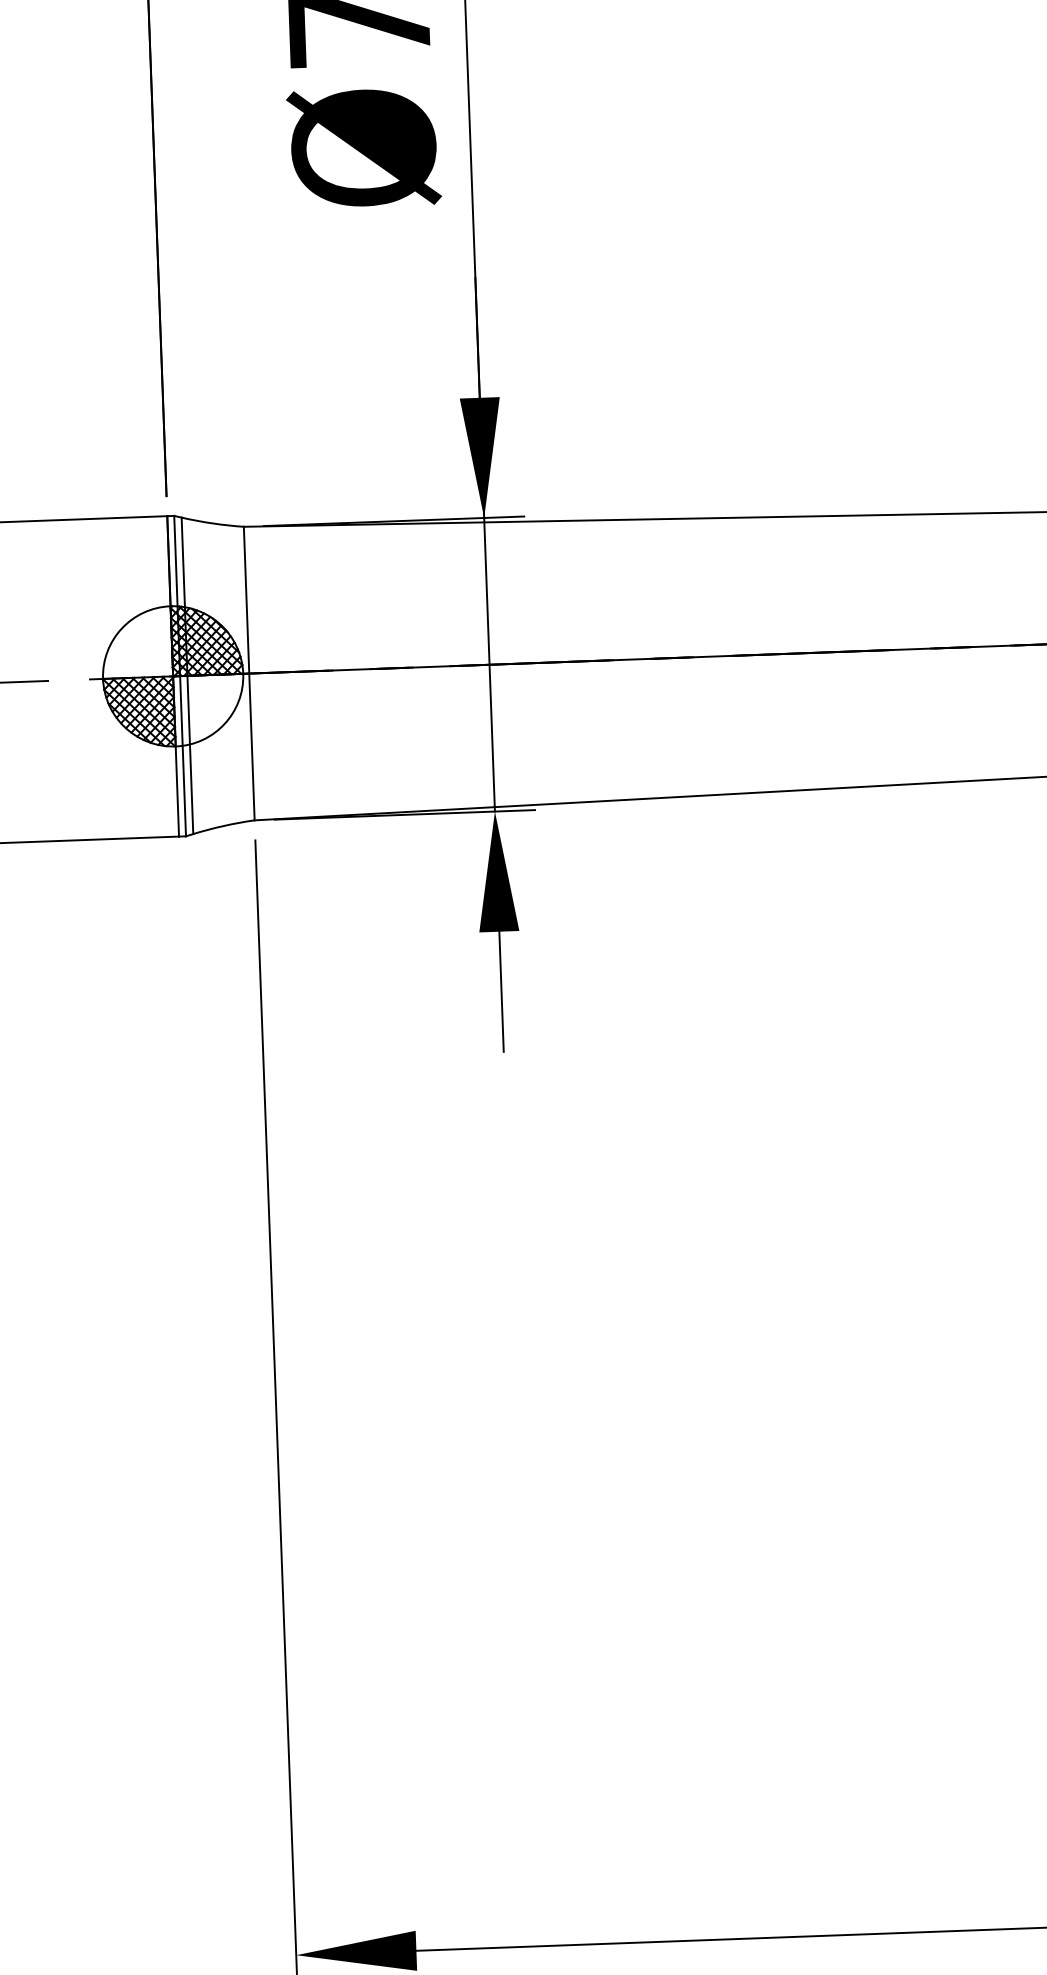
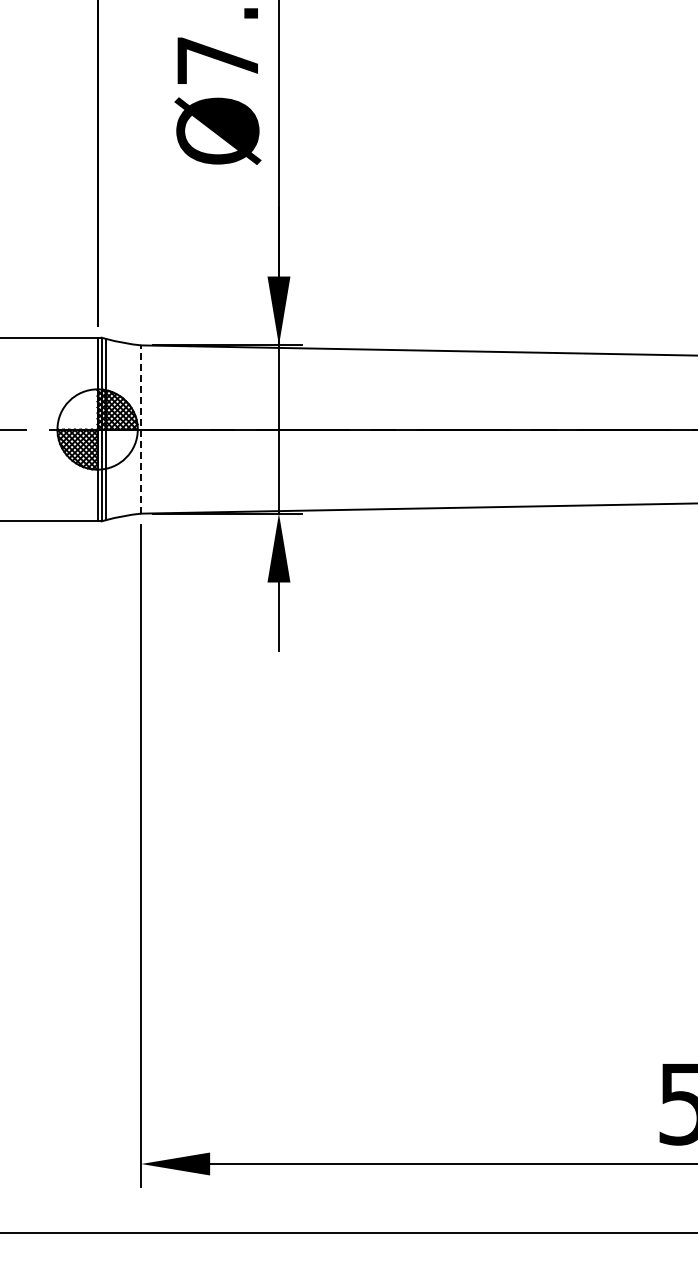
line: (249, 673) -> (141, 429), solid -> dashed

